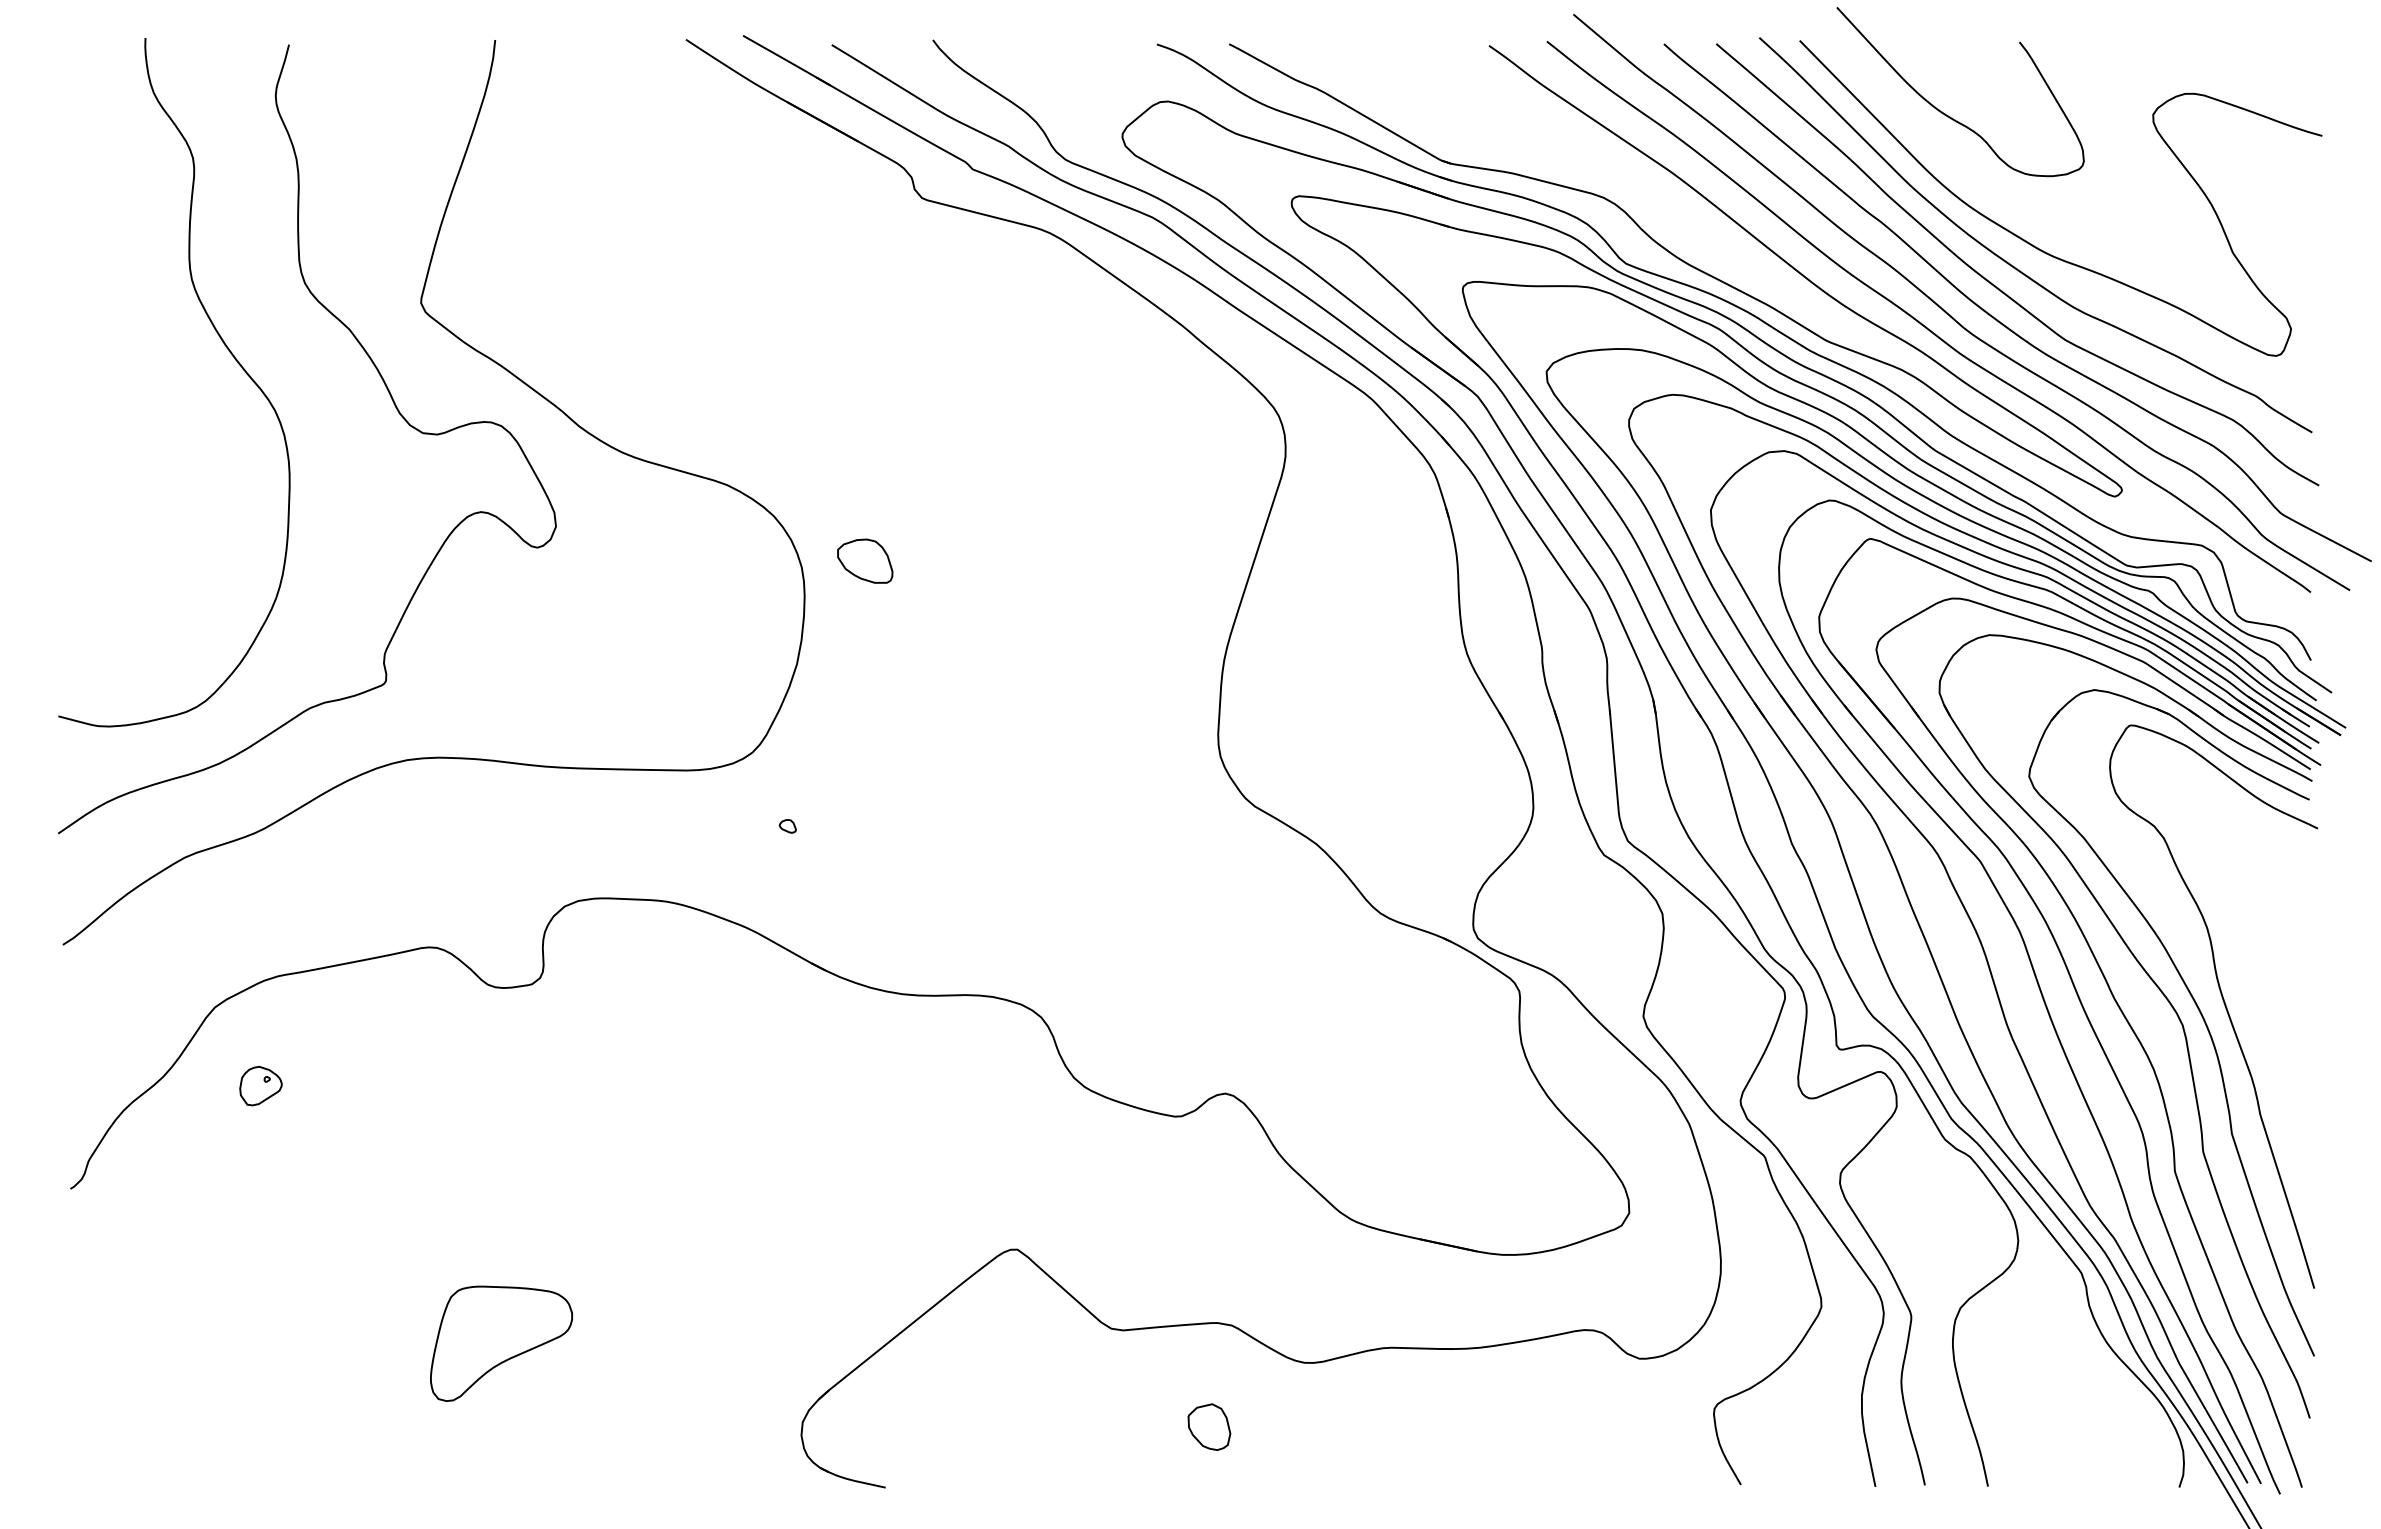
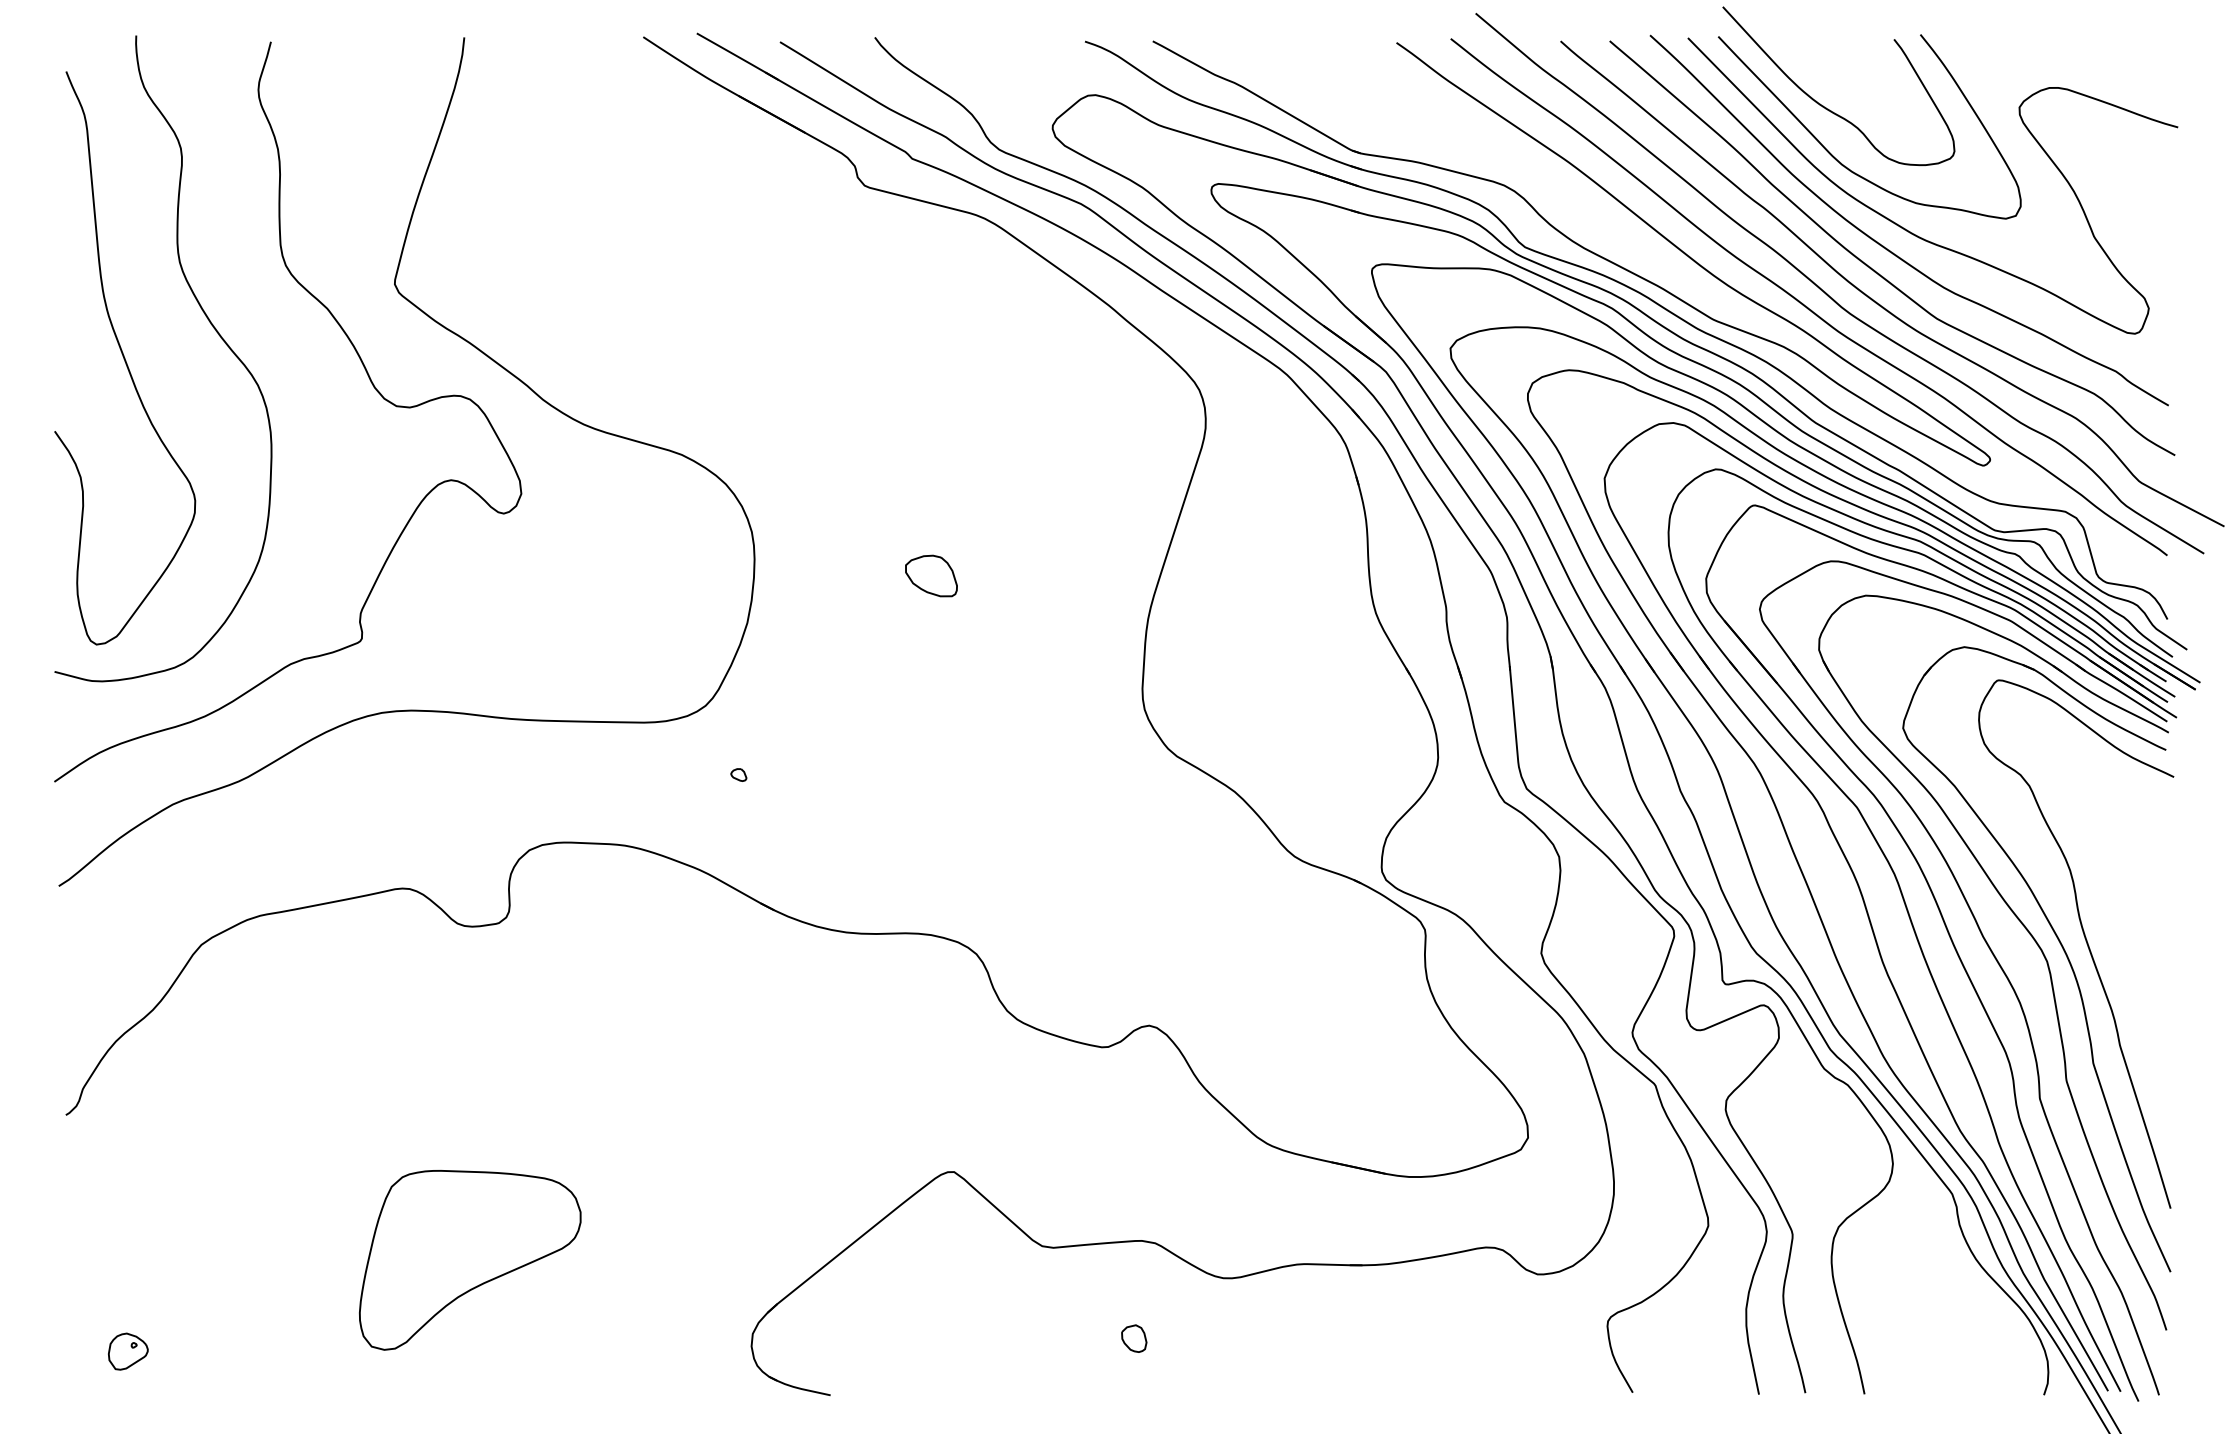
curve: (1963, 173) -> (1841, 162), added
curve: (133, 382) -> (125, 358), added
part: (865, 560) -> (931, 575), moved
part: (260, 1085) -> (127, 1351), moved
part: (501, 1343) -> (470, 1260), size x1.67
part: (1209, 1427) -> (1134, 1338), size x0.62

